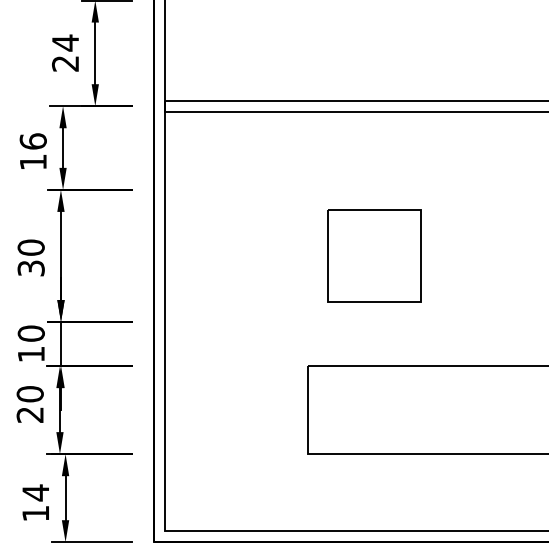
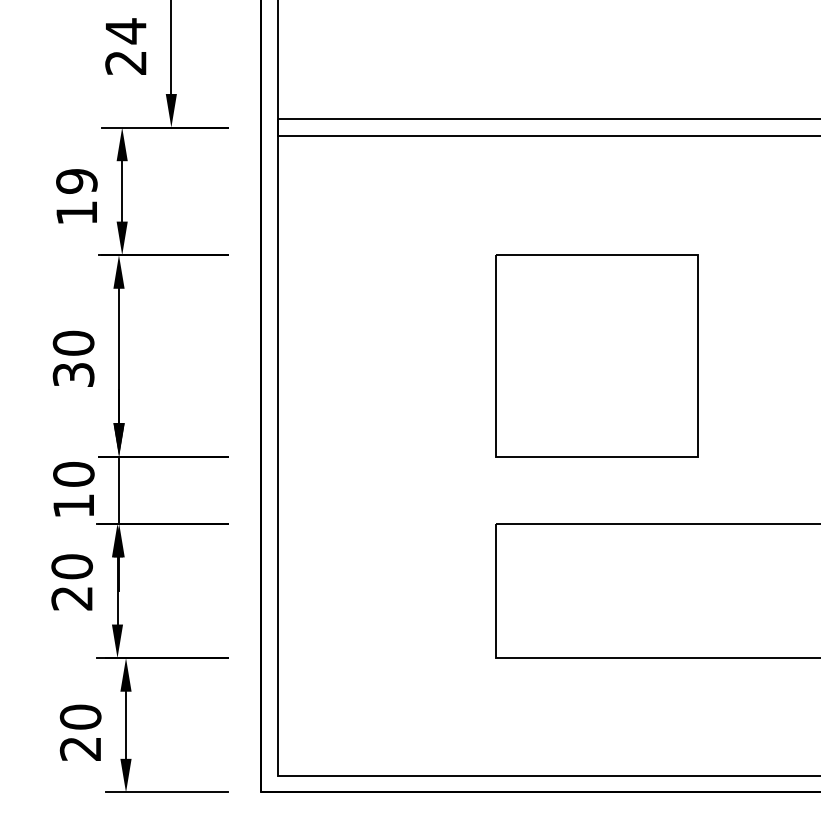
text: (32, 141) -> (75, 181), 16 -> 19
part: (374, 255) -> (597, 355), size x1.43
text: (35, 502) -> (80, 731), 14 -> 20

